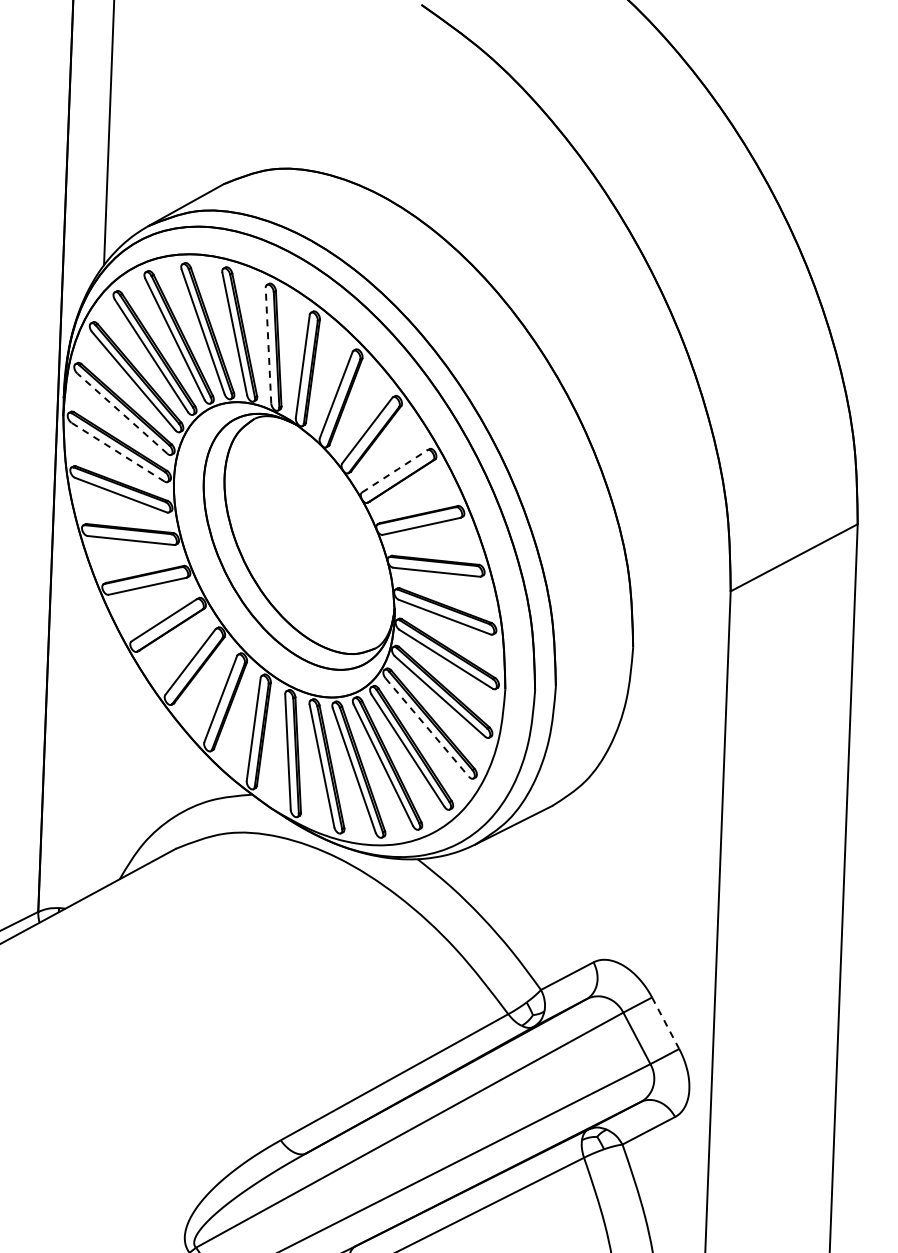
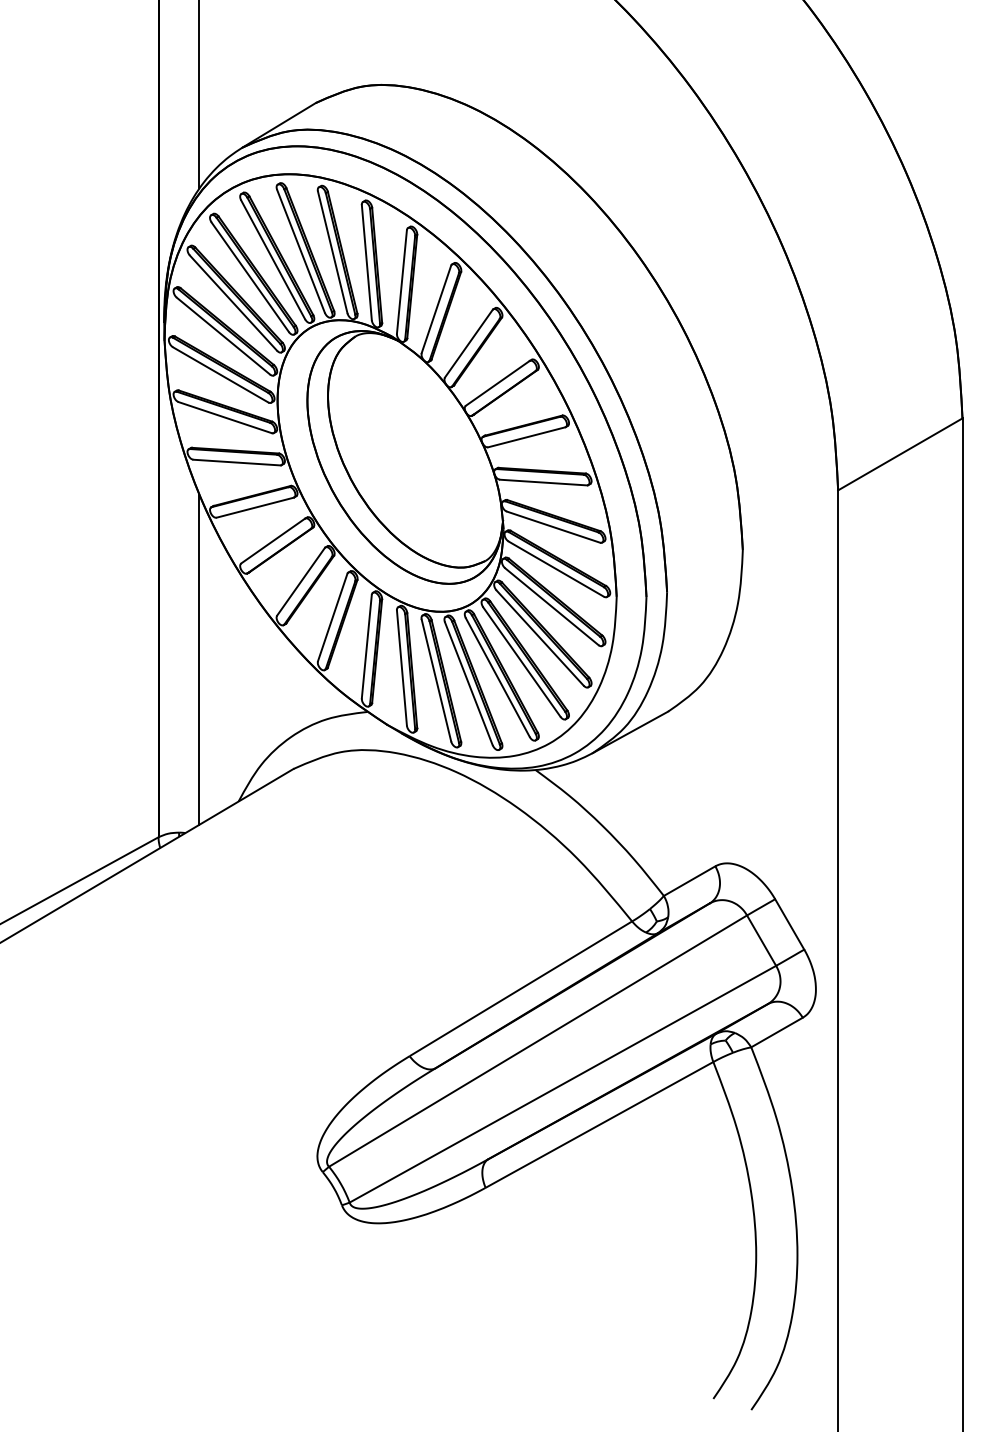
line: (268, 345) -> (366, 262), dashed -> solid
line: (122, 413) -> (223, 335), dashed -> solid
line: (117, 451) -> (220, 374), dashed -> solid
line: (394, 471) -> (497, 383), dashed -> solid
line: (427, 727) -> (540, 638), dashed -> solid
line: (86, 735) -> (199, 659), added
line: (665, 1023) -> (789, 924), dashed -> solid

